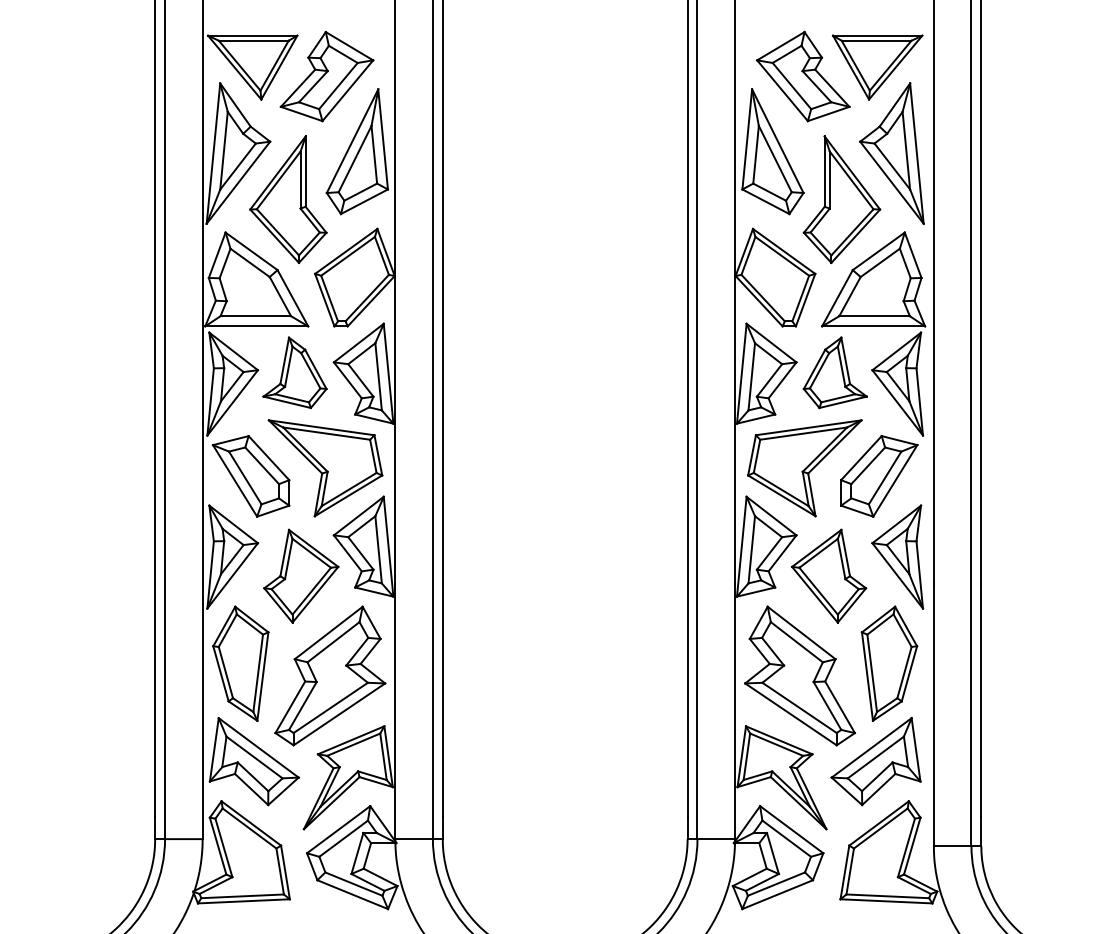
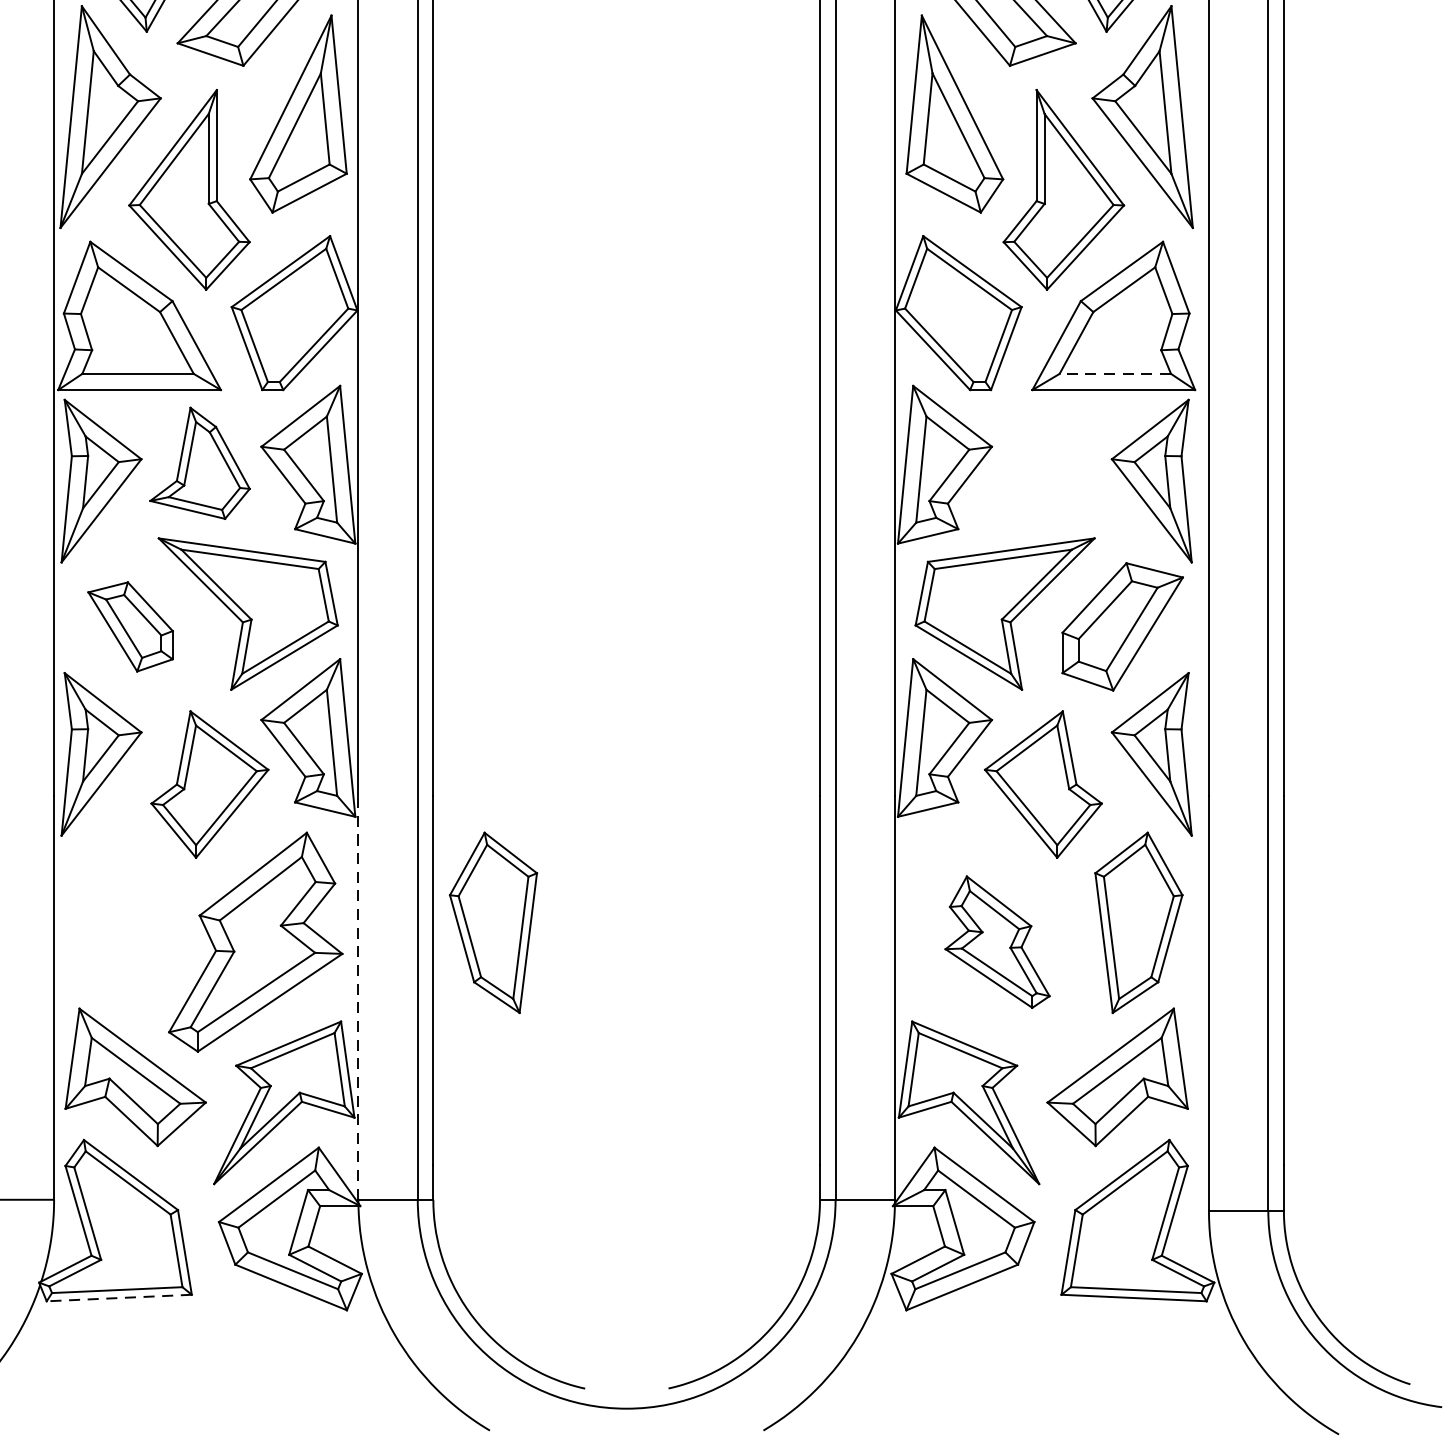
line: (874, 316) -> (1115, 374), solid -> dashed
part: (834, 372) -> (1052, 462), removed
part: (250, 476) -> (129, 627), size x0.7
part: (240, 663) -> (492, 922), moved
part: (799, 675) -> (996, 941), size x0.6
line: (395, 711) -> (358, 998), solid -> dashed
line: (243, 901) -> (118, 1298), solid -> dashed

